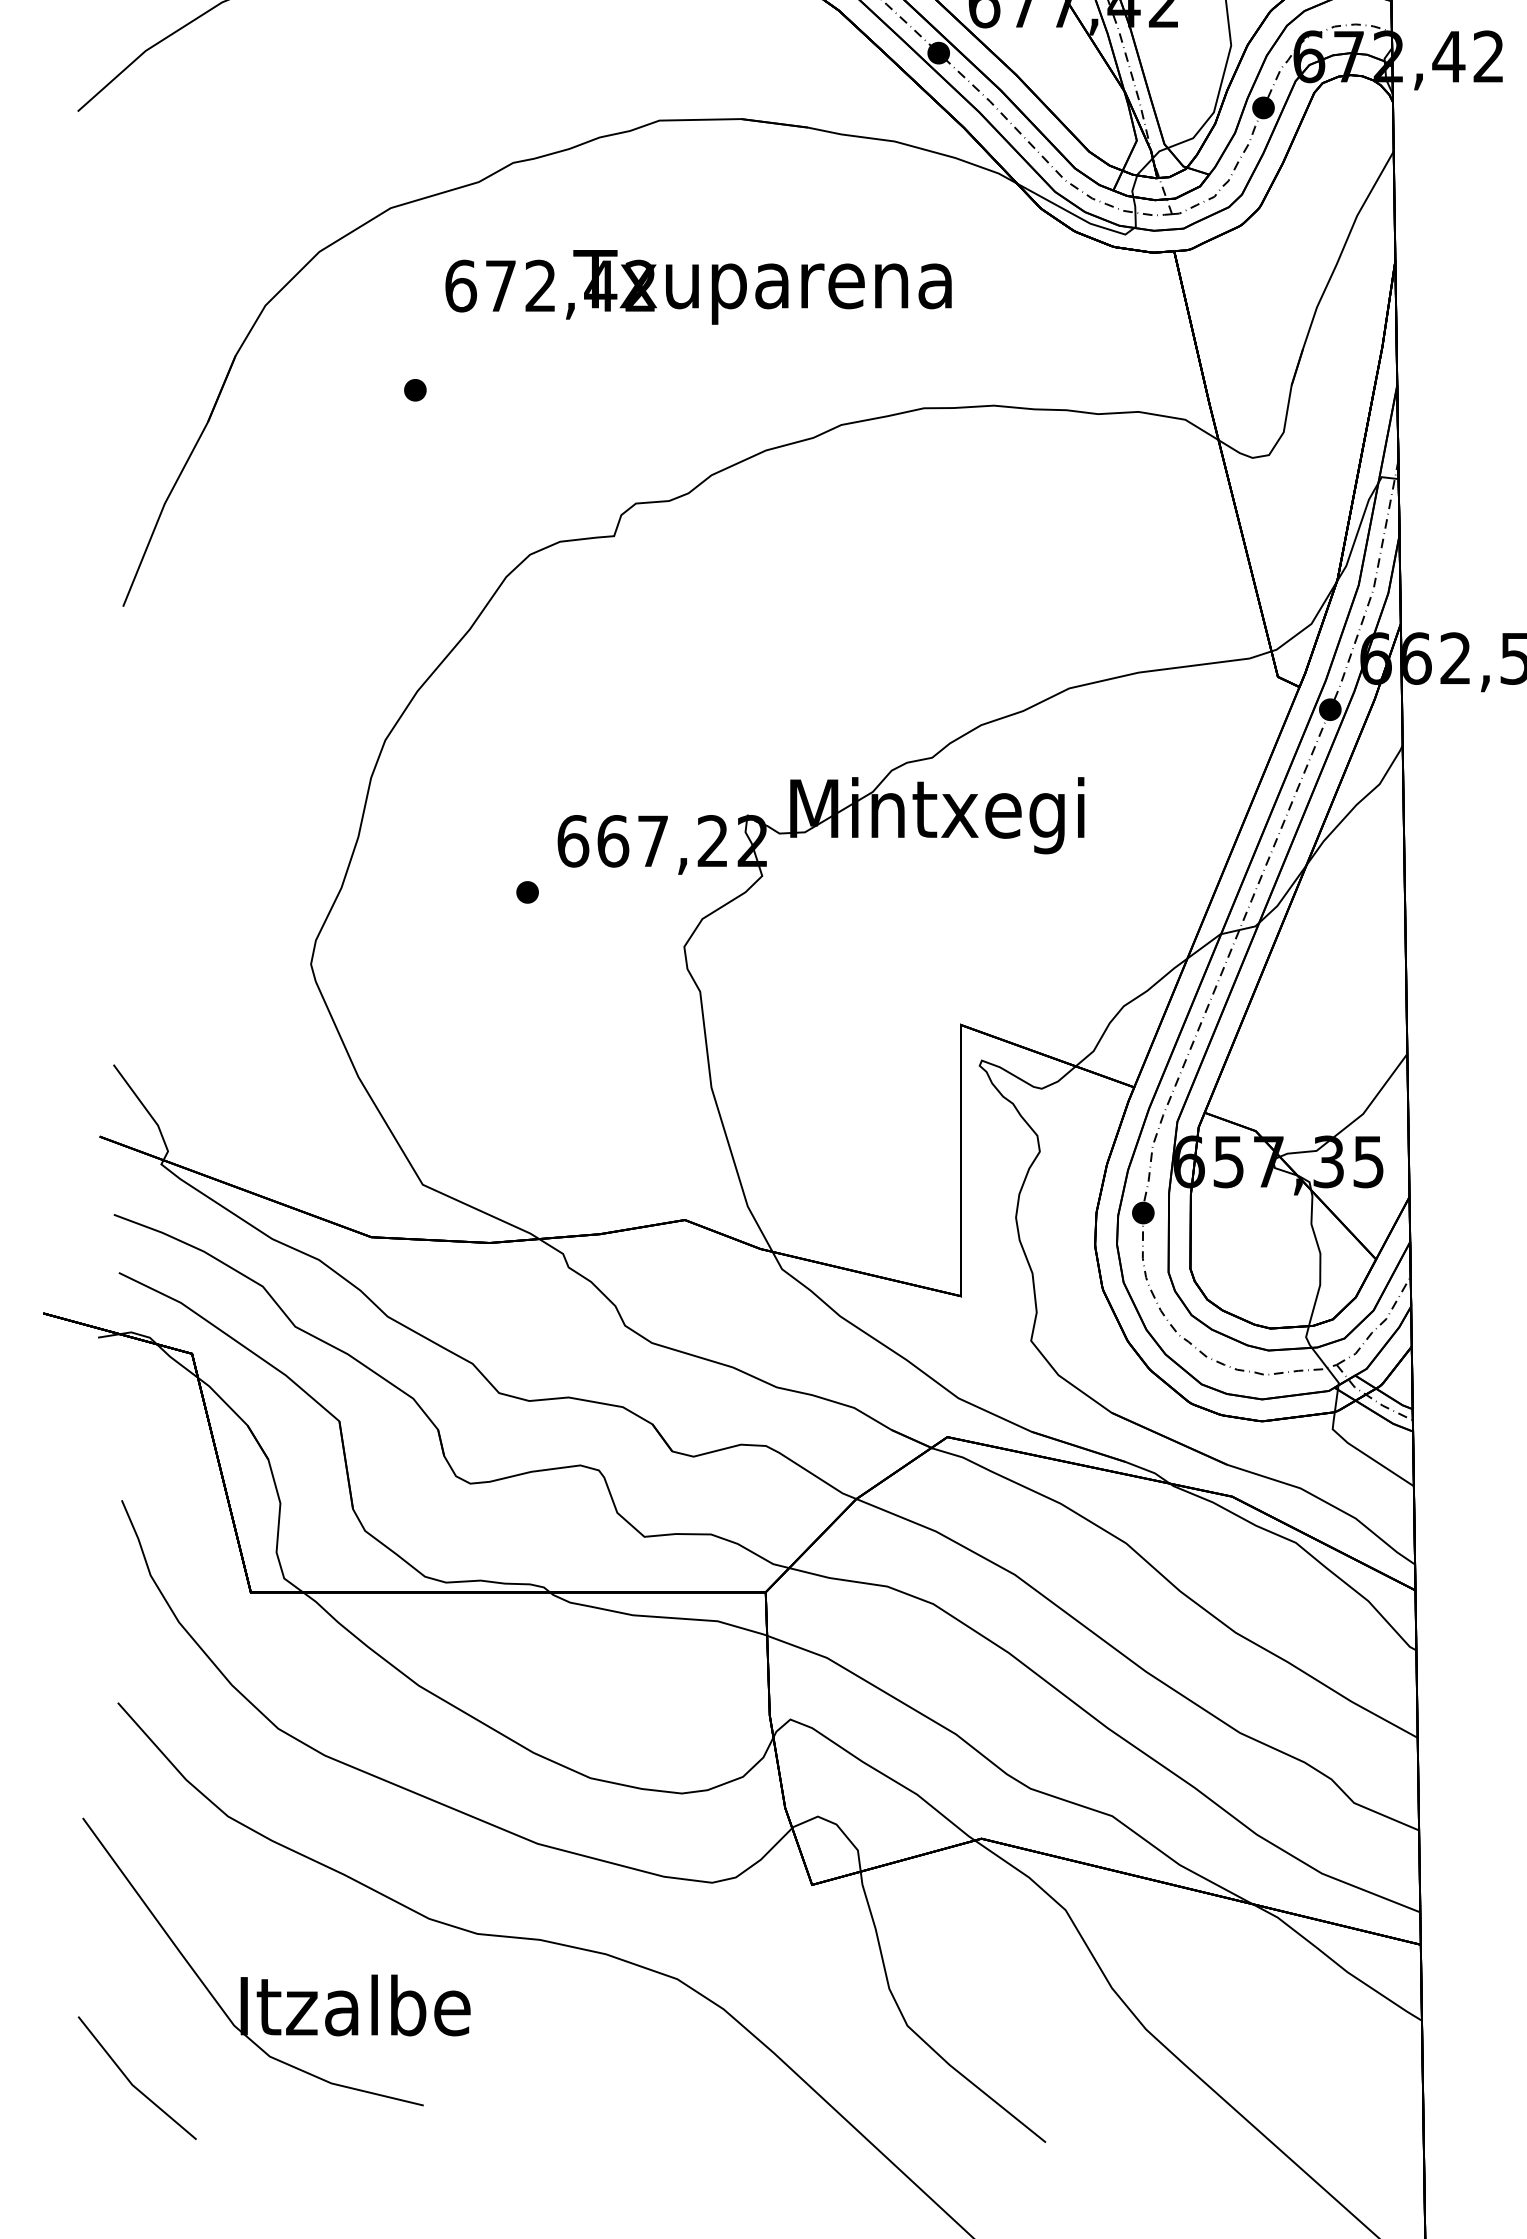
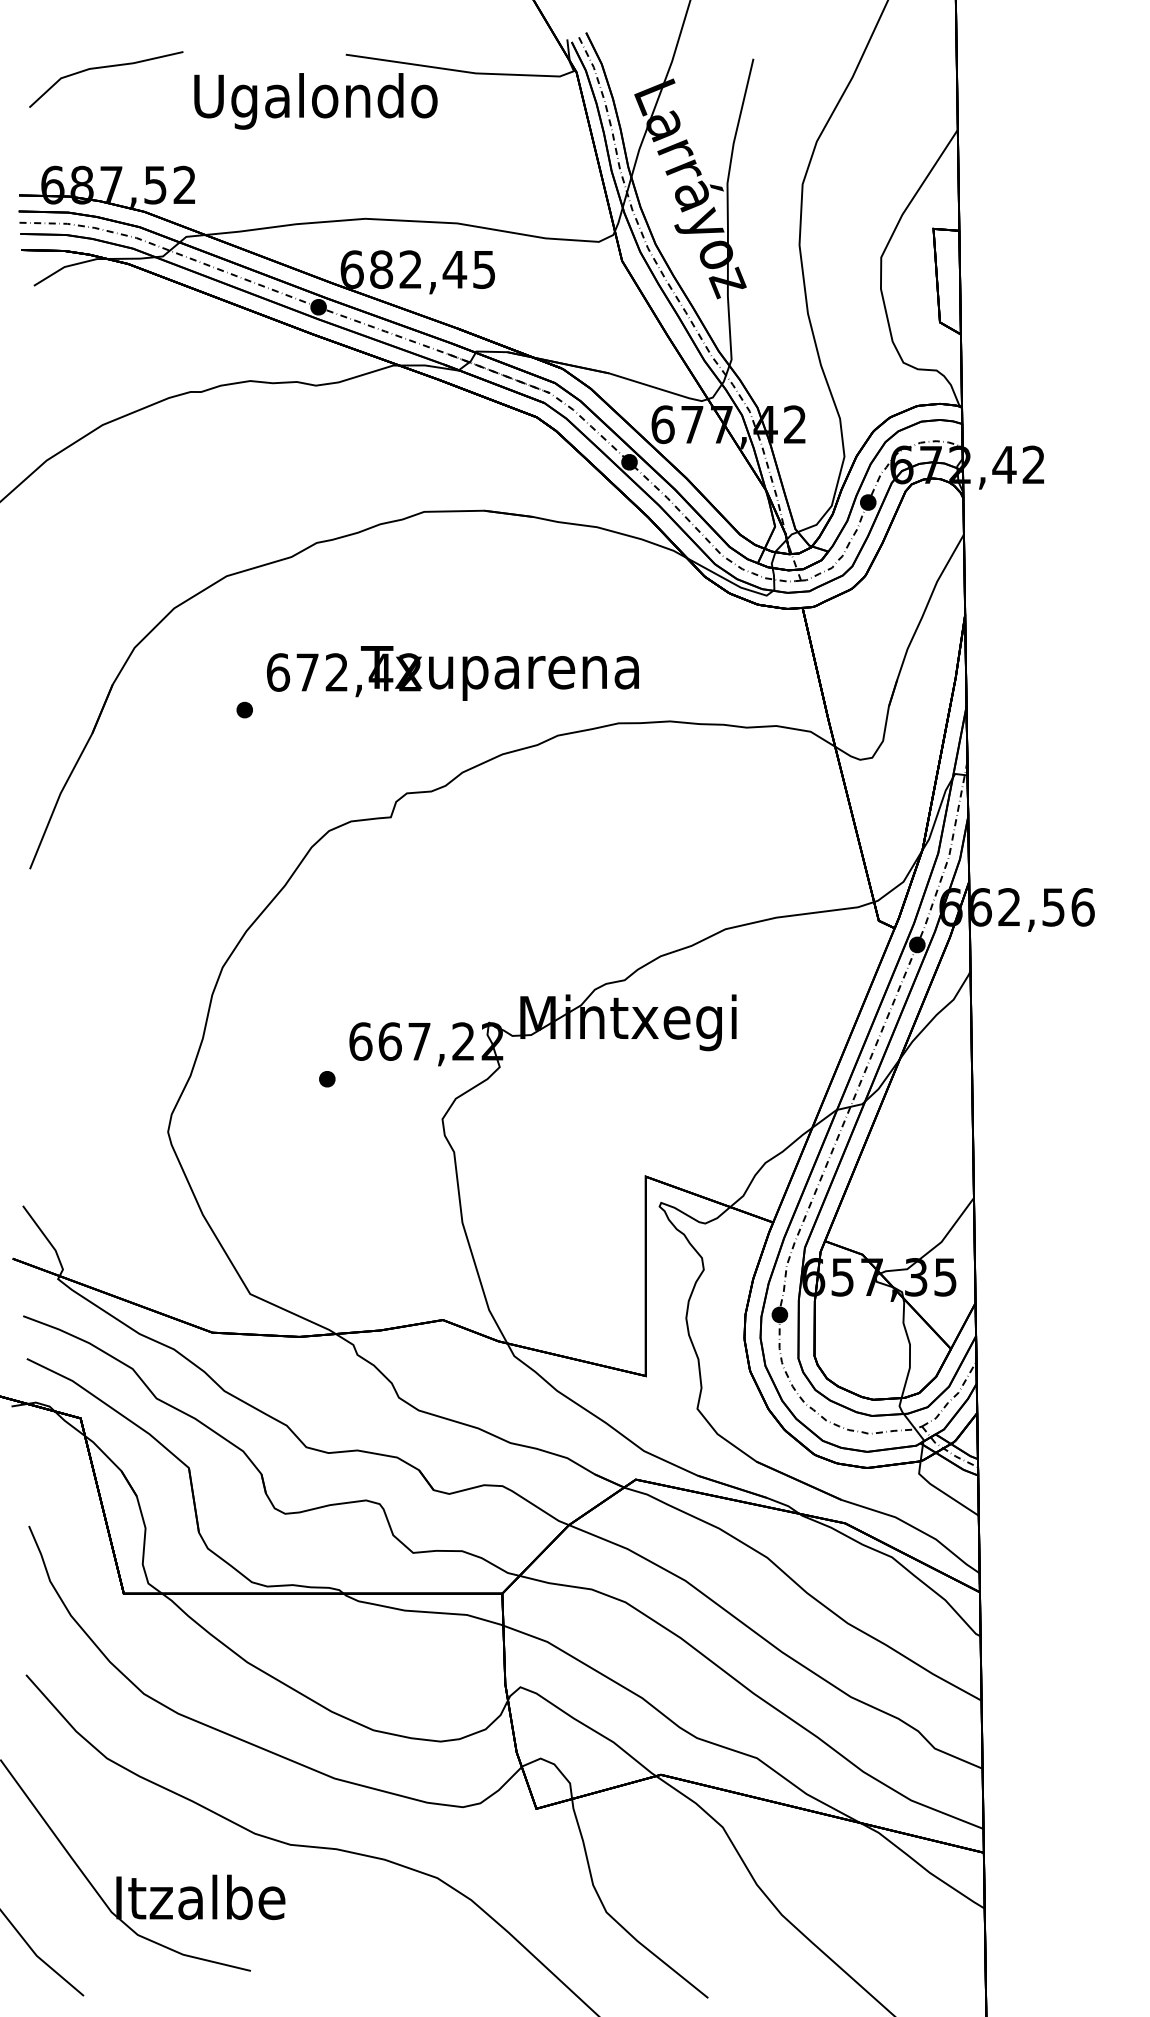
text: (697, 287) -> (452, 673), moved

